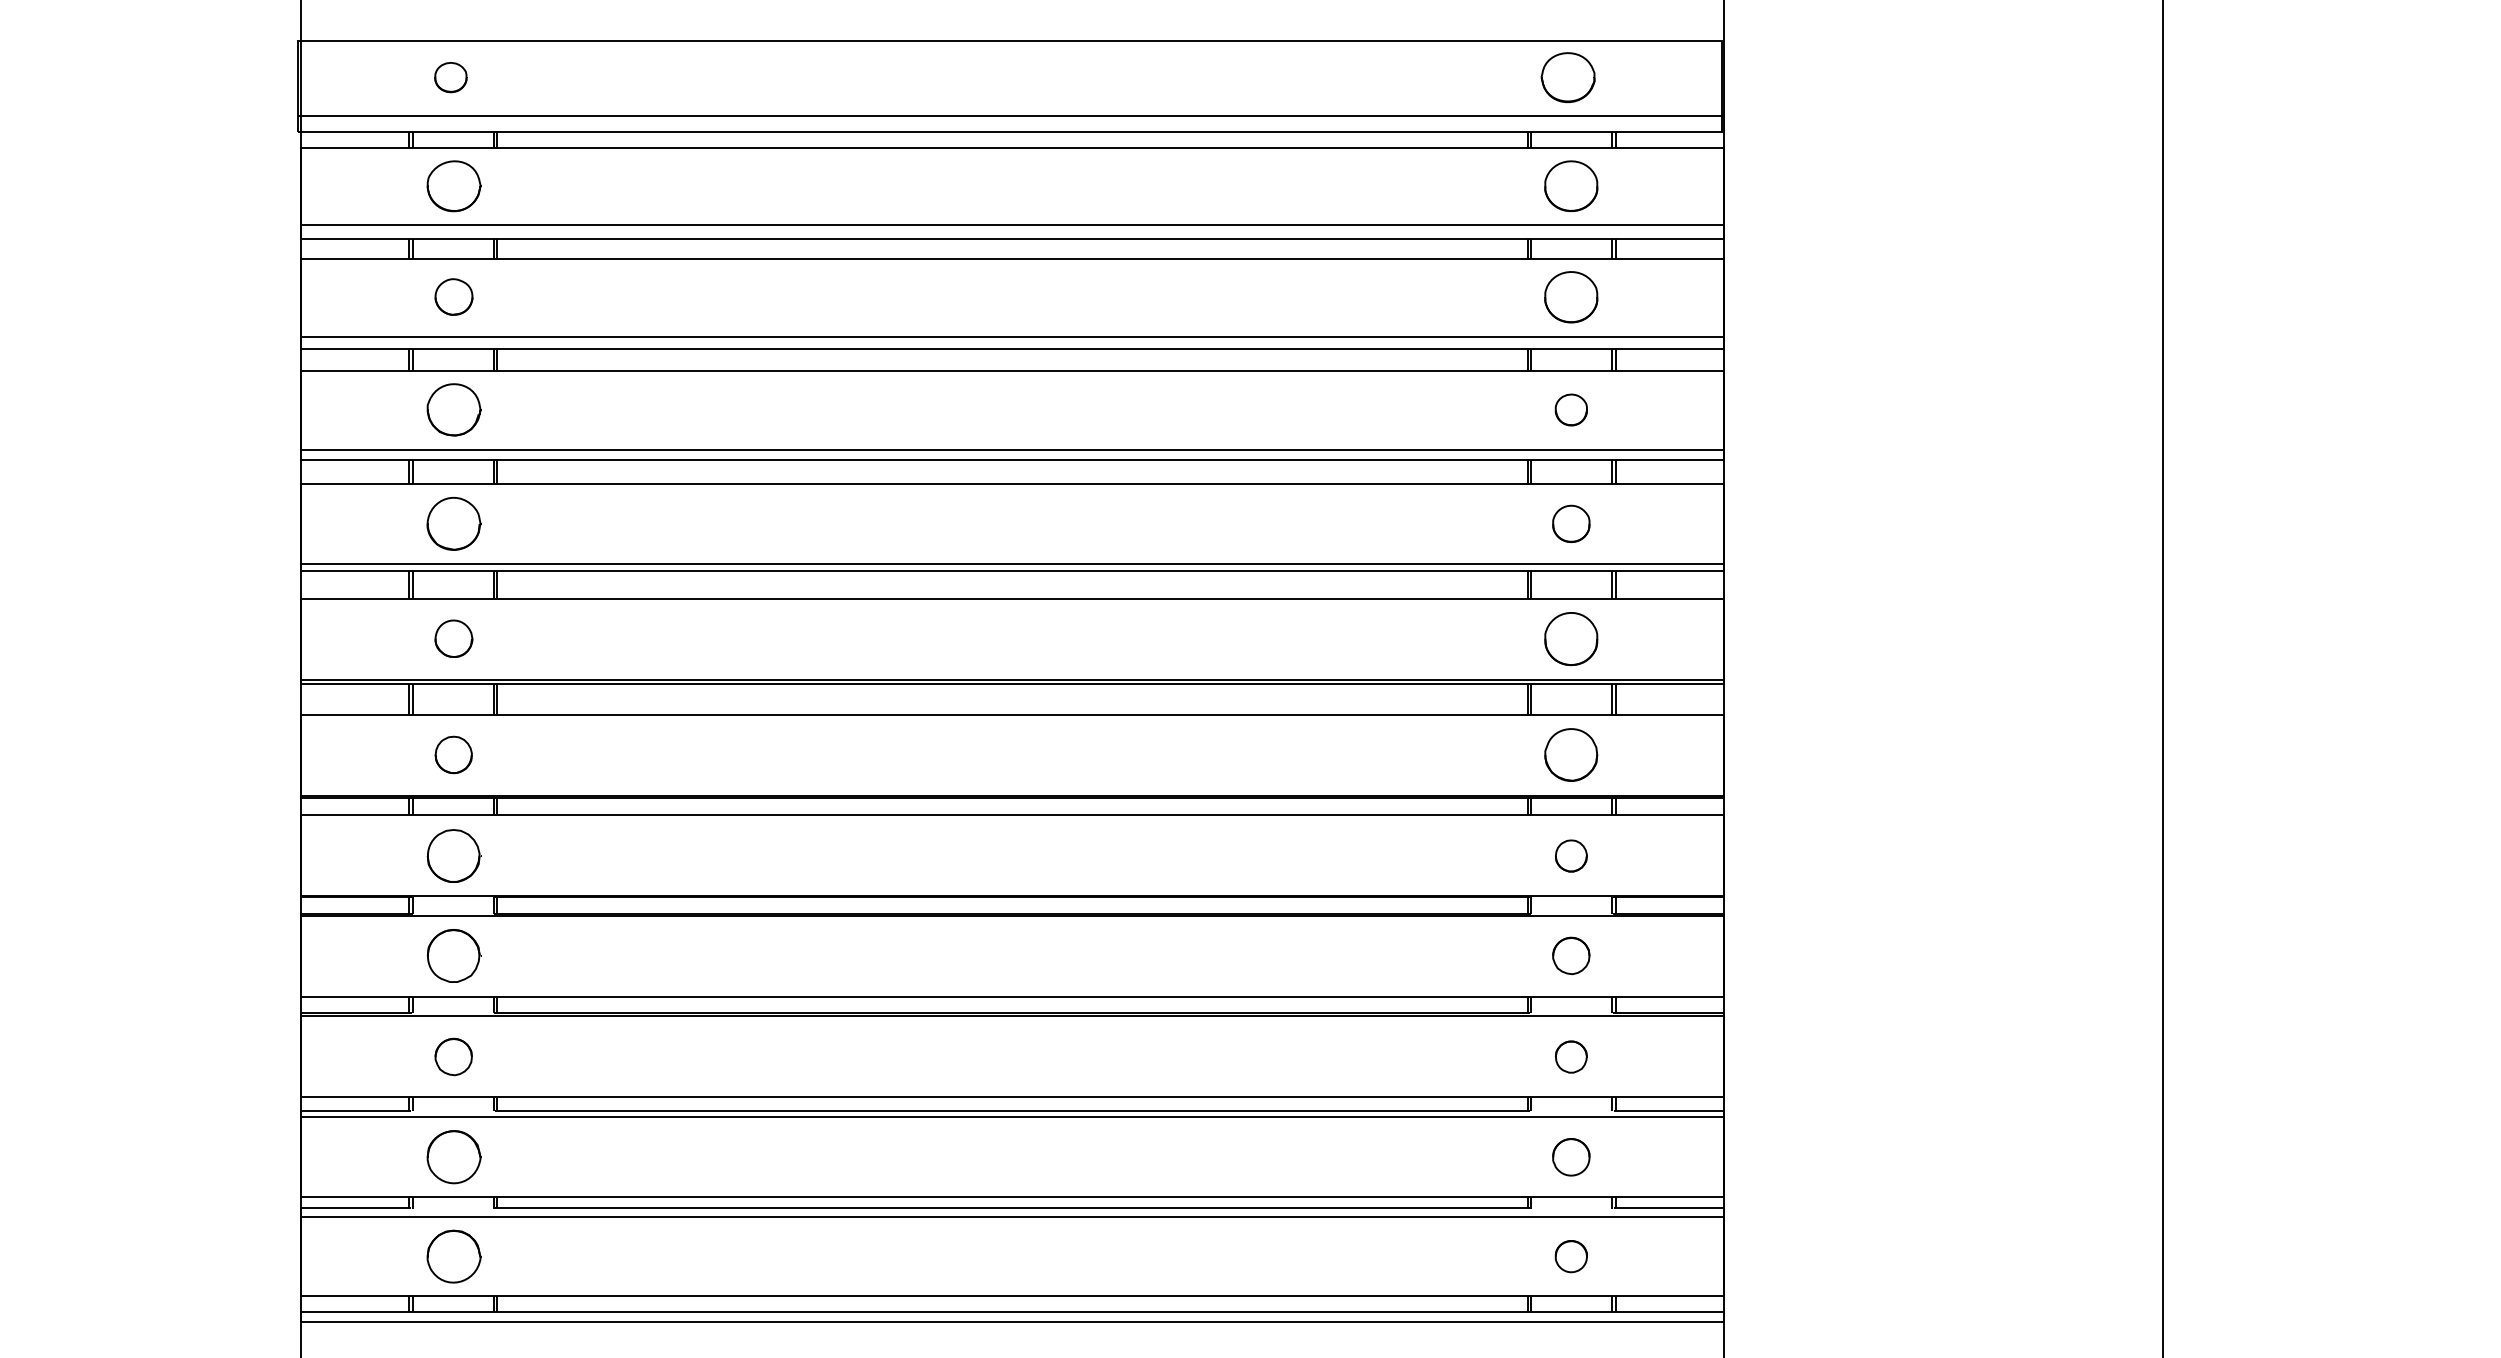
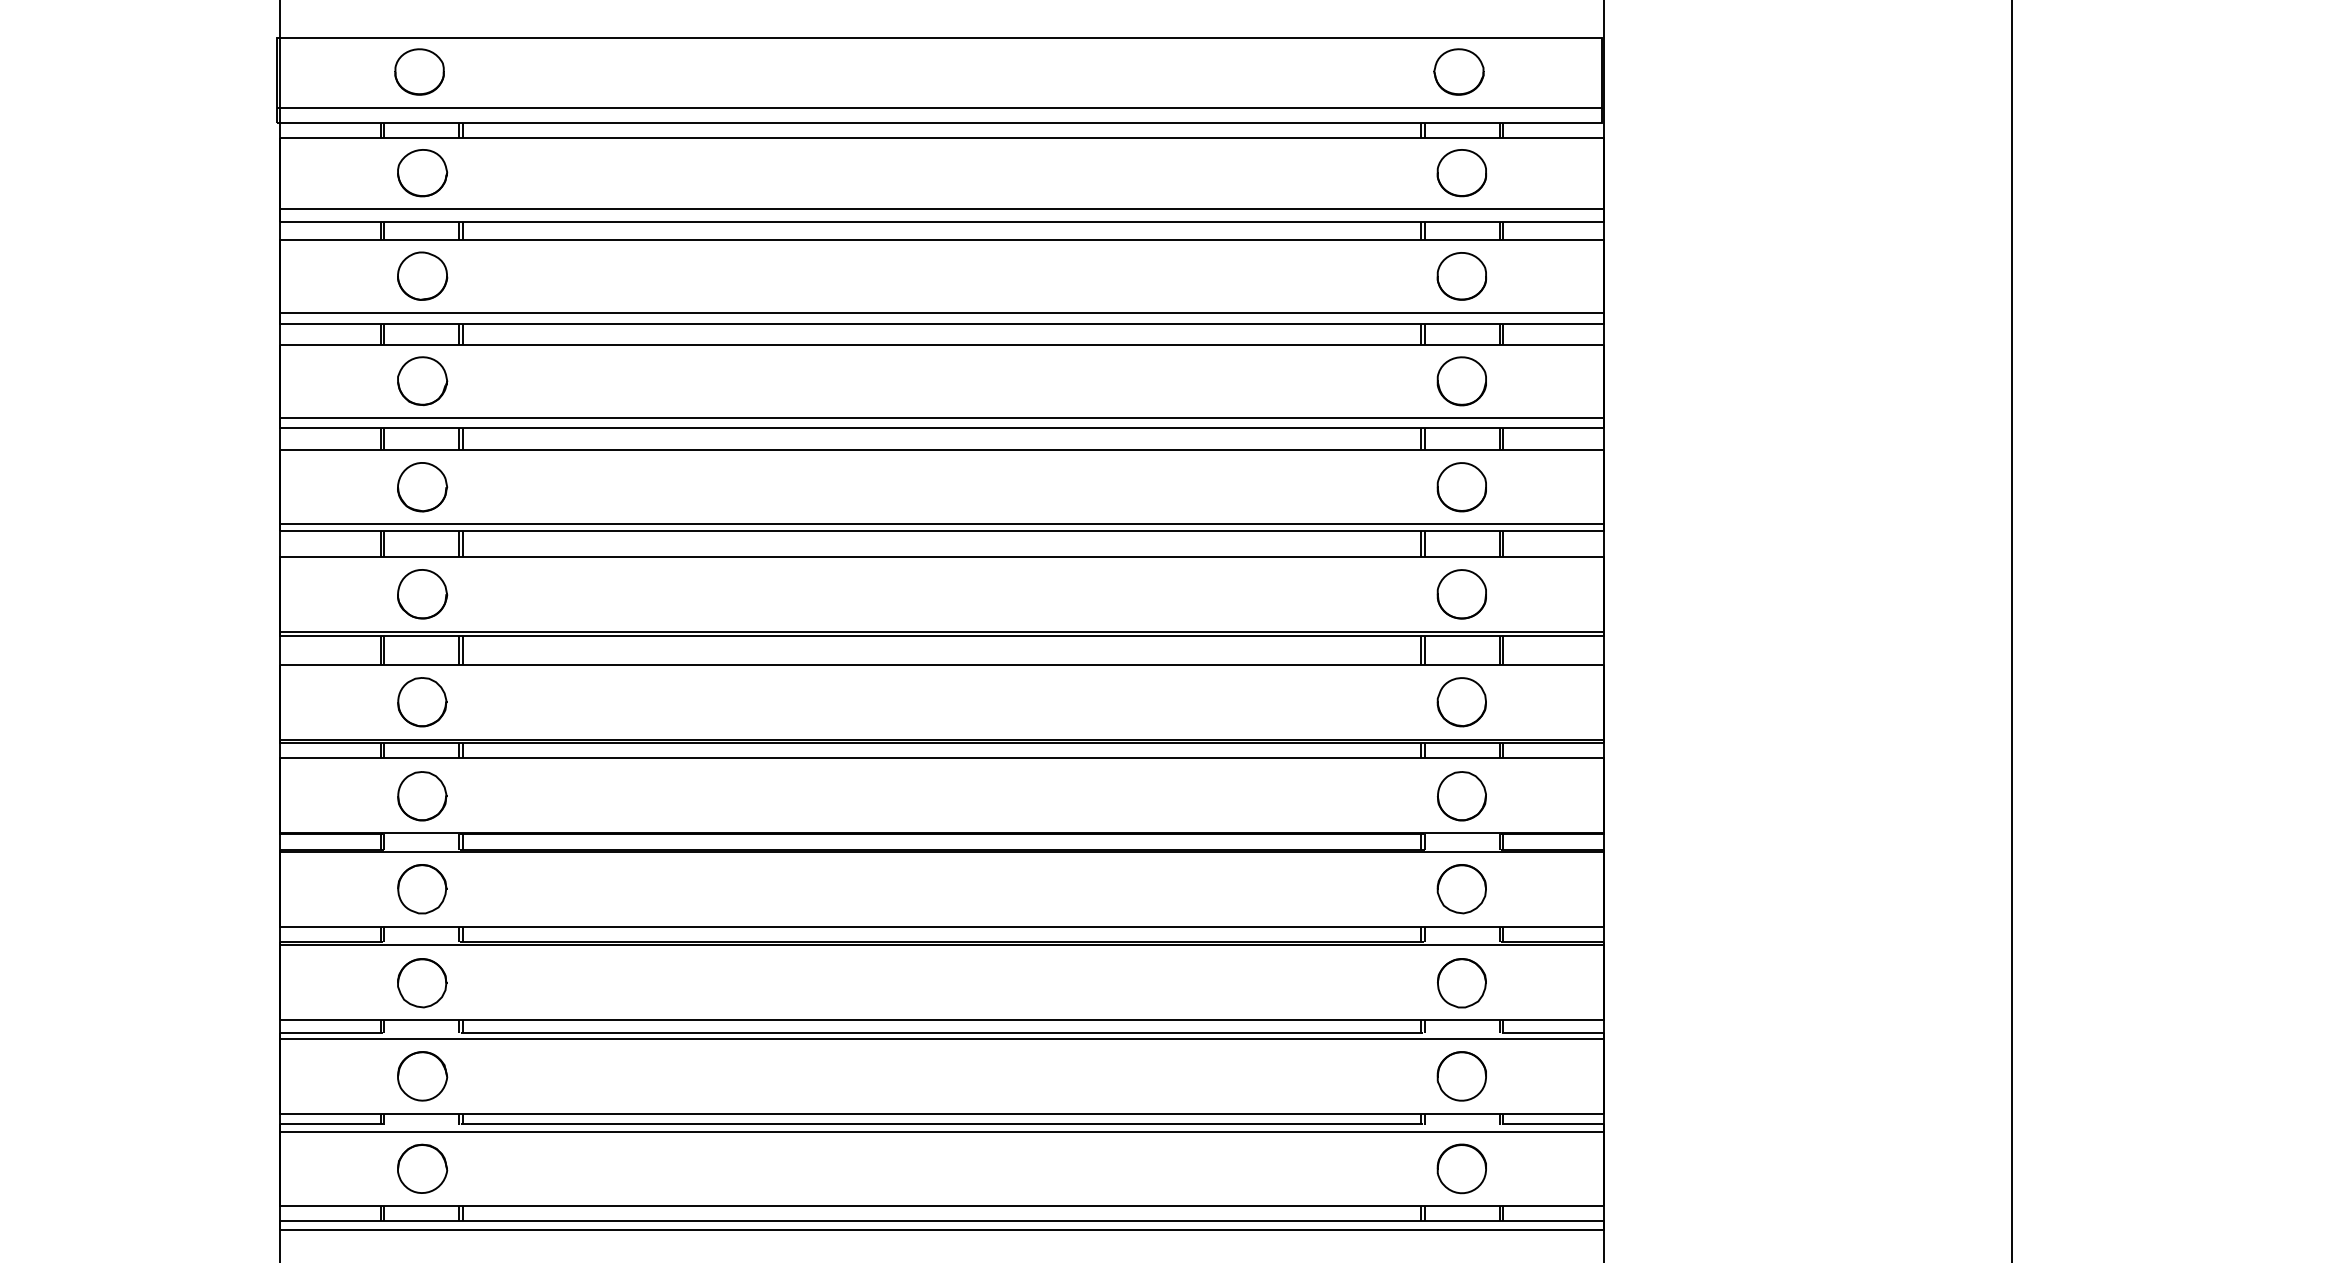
part: (450, 77) -> (419, 71), size x1.67
part: (453, 296) -> (422, 275), size x1.43
part: (1571, 409) -> (1462, 380), size x1.67
part: (1571, 523) -> (1462, 486), size x1.43
part: (453, 638) -> (422, 593), size x1.43
part: (453, 754) -> (422, 701), size x1.43
part: (1571, 855) -> (1462, 795), size x1.67
part: (1571, 955) -> (1462, 888), size x1.43
part: (453, 1056) -> (422, 982), size x1.43
part: (1571, 1056) -> (1462, 982), size x1.67
part: (1571, 1157) -> (1462, 1076), size x1.43
part: (1571, 1256) -> (1462, 1168), size x1.67

